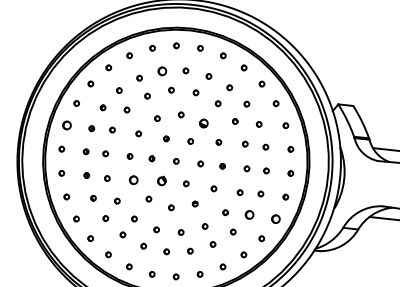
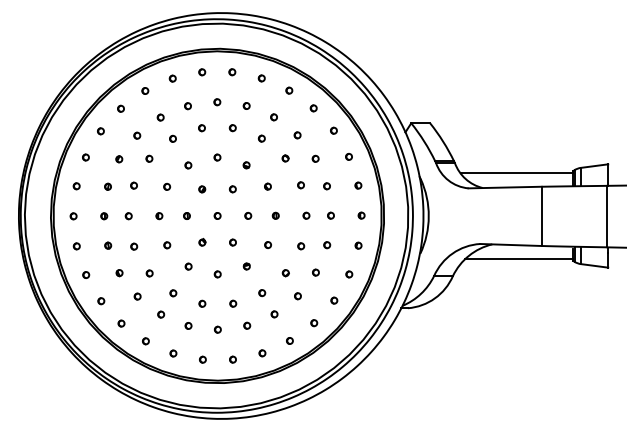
part: (161, 71) -> (187, 106), size x0.62
part: (203, 123) -> (246, 165), size x0.62
part: (66, 125) -> (76, 186), size x0.62
part: (133, 180) -> (167, 245), size x0.62
part: (162, 181) -> (202, 242), size x0.62
part: (249, 214) -> (315, 272), size x0.62
part: (276, 219) -> (349, 274), size x0.62

